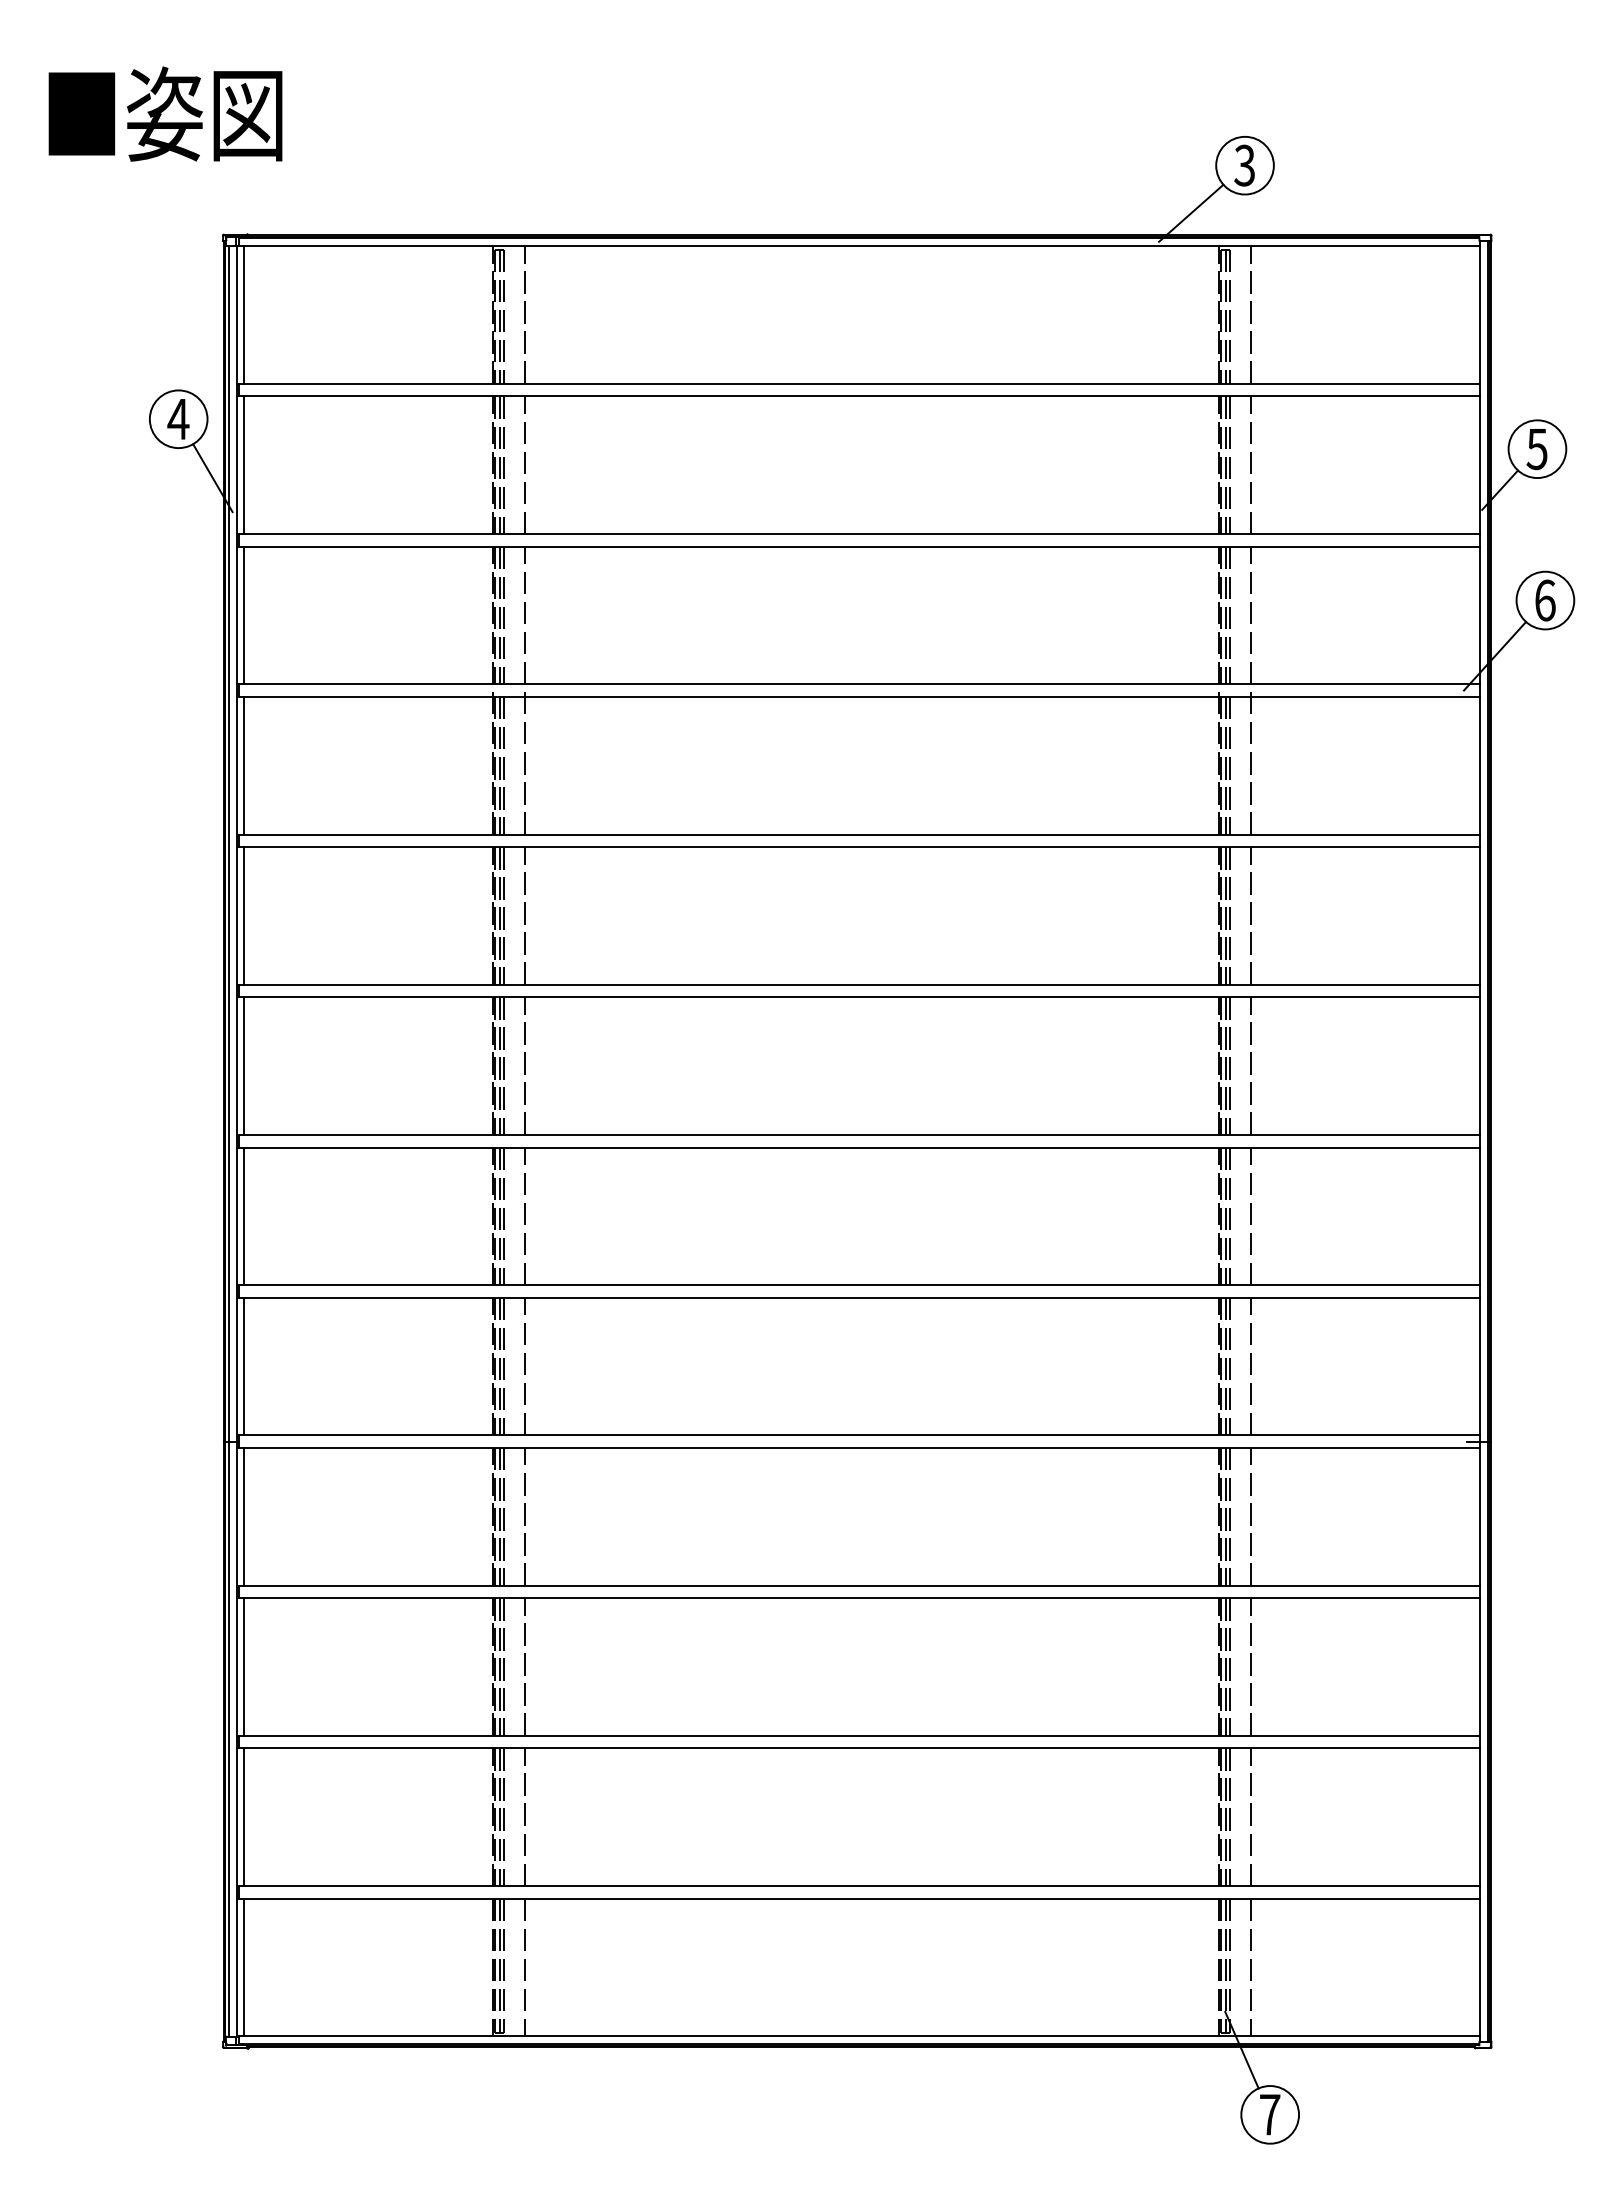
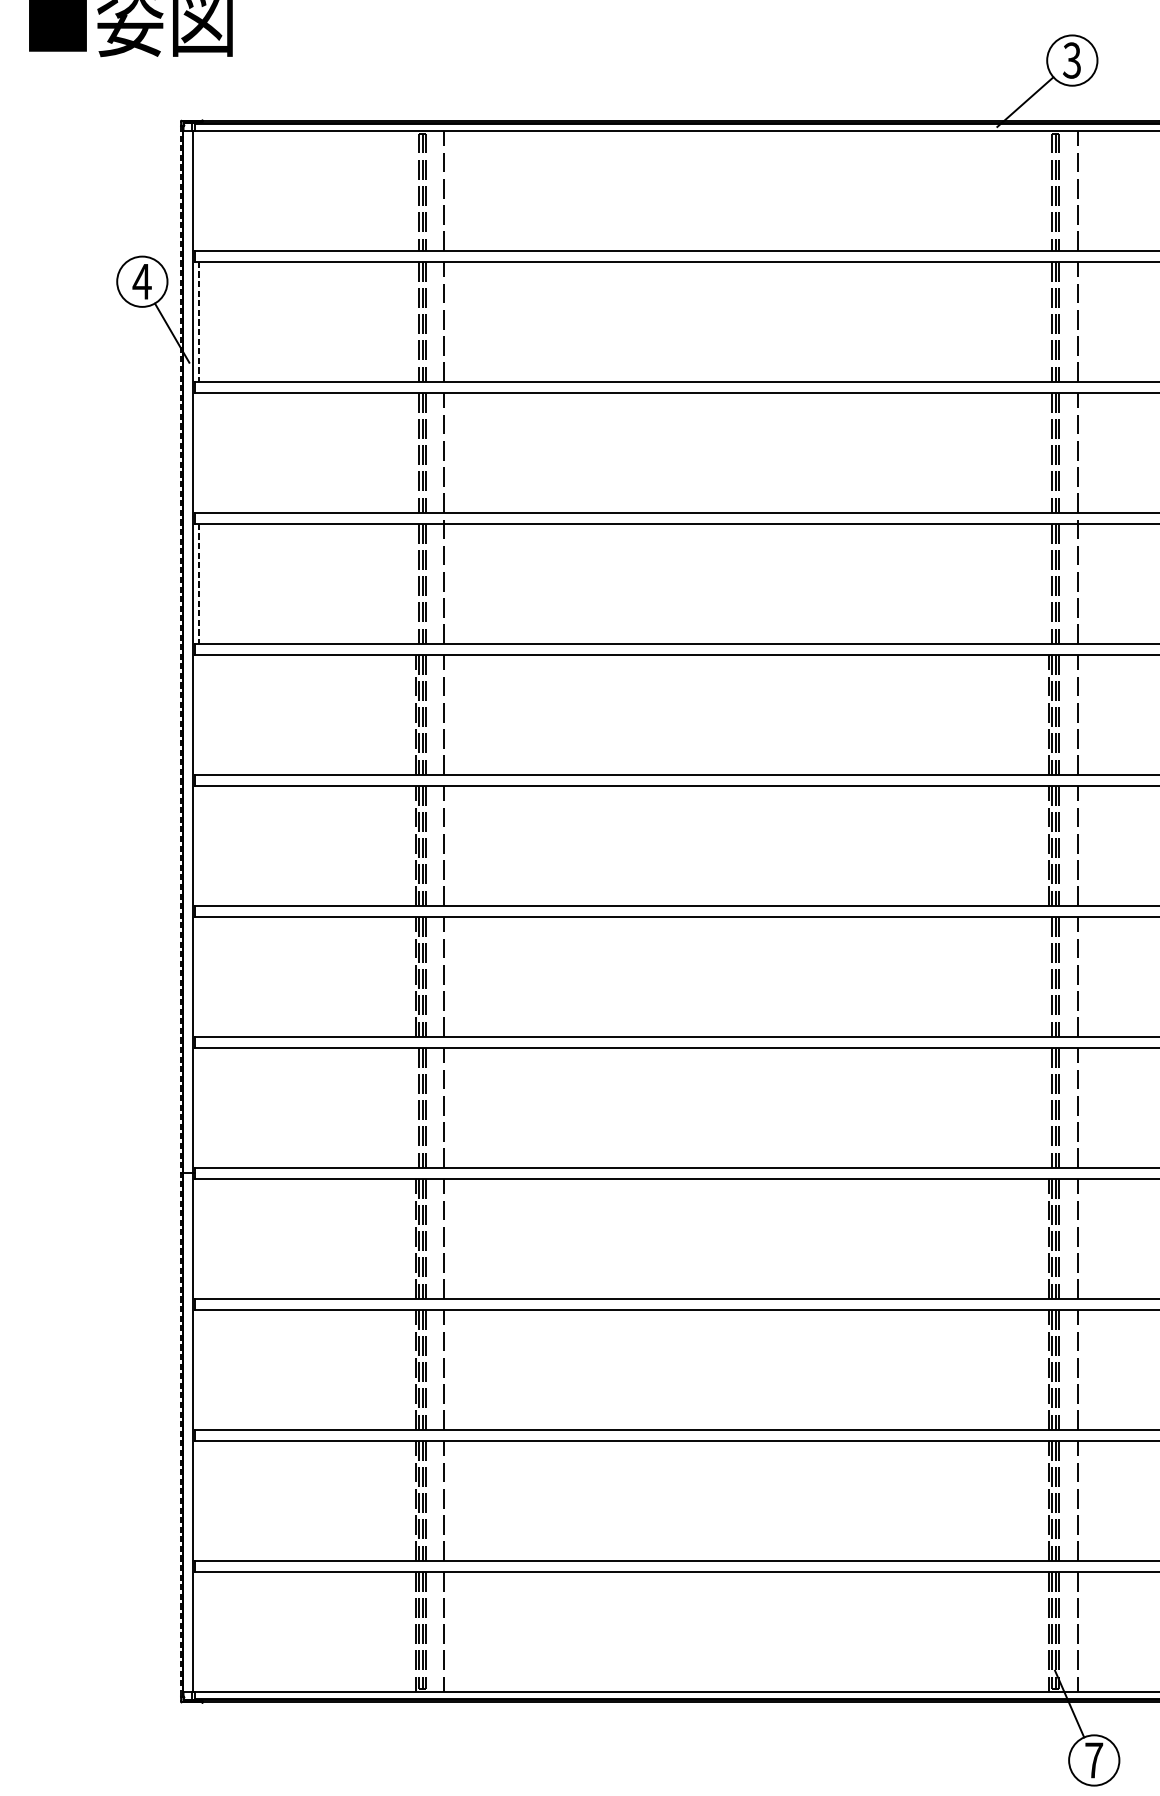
line: (243, 314) -> (198, 190), removed
line: (492, 314) -> (416, 190), removed
line: (1218, 314) -> (1049, 190), removed
line: (243, 465) -> (198, 322), solid -> dashed
line: (492, 465) -> (416, 322), removed
line: (1218, 465) -> (1049, 322), removed
line: (243, 615) -> (198, 452), removed
line: (492, 690) -> (416, 518), removed
line: (1218, 690) -> (1049, 518), removed
line: (243, 765) -> (198, 583), solid -> dashed
line: (243, 915) -> (198, 714), removed
line: (243, 1066) -> (198, 846), removed
line: (223, 1141) -> (181, 911), solid -> dashed
line: (228, 1141) -> (185, 911), removed
line: (243, 1216) -> (198, 977), removed
line: (1218, 1216) -> (1049, 977), removed
line: (243, 1366) -> (198, 1107), removed
line: (492, 1366) -> (416, 1107), removed
line: (1218, 1366) -> (1049, 1107), removed
line: (243, 1516) -> (198, 1238), removed
line: (243, 1666) -> (198, 1369), removed
line: (243, 1817) -> (198, 1501), removed
line: (243, 1967) -> (198, 1631), removed

